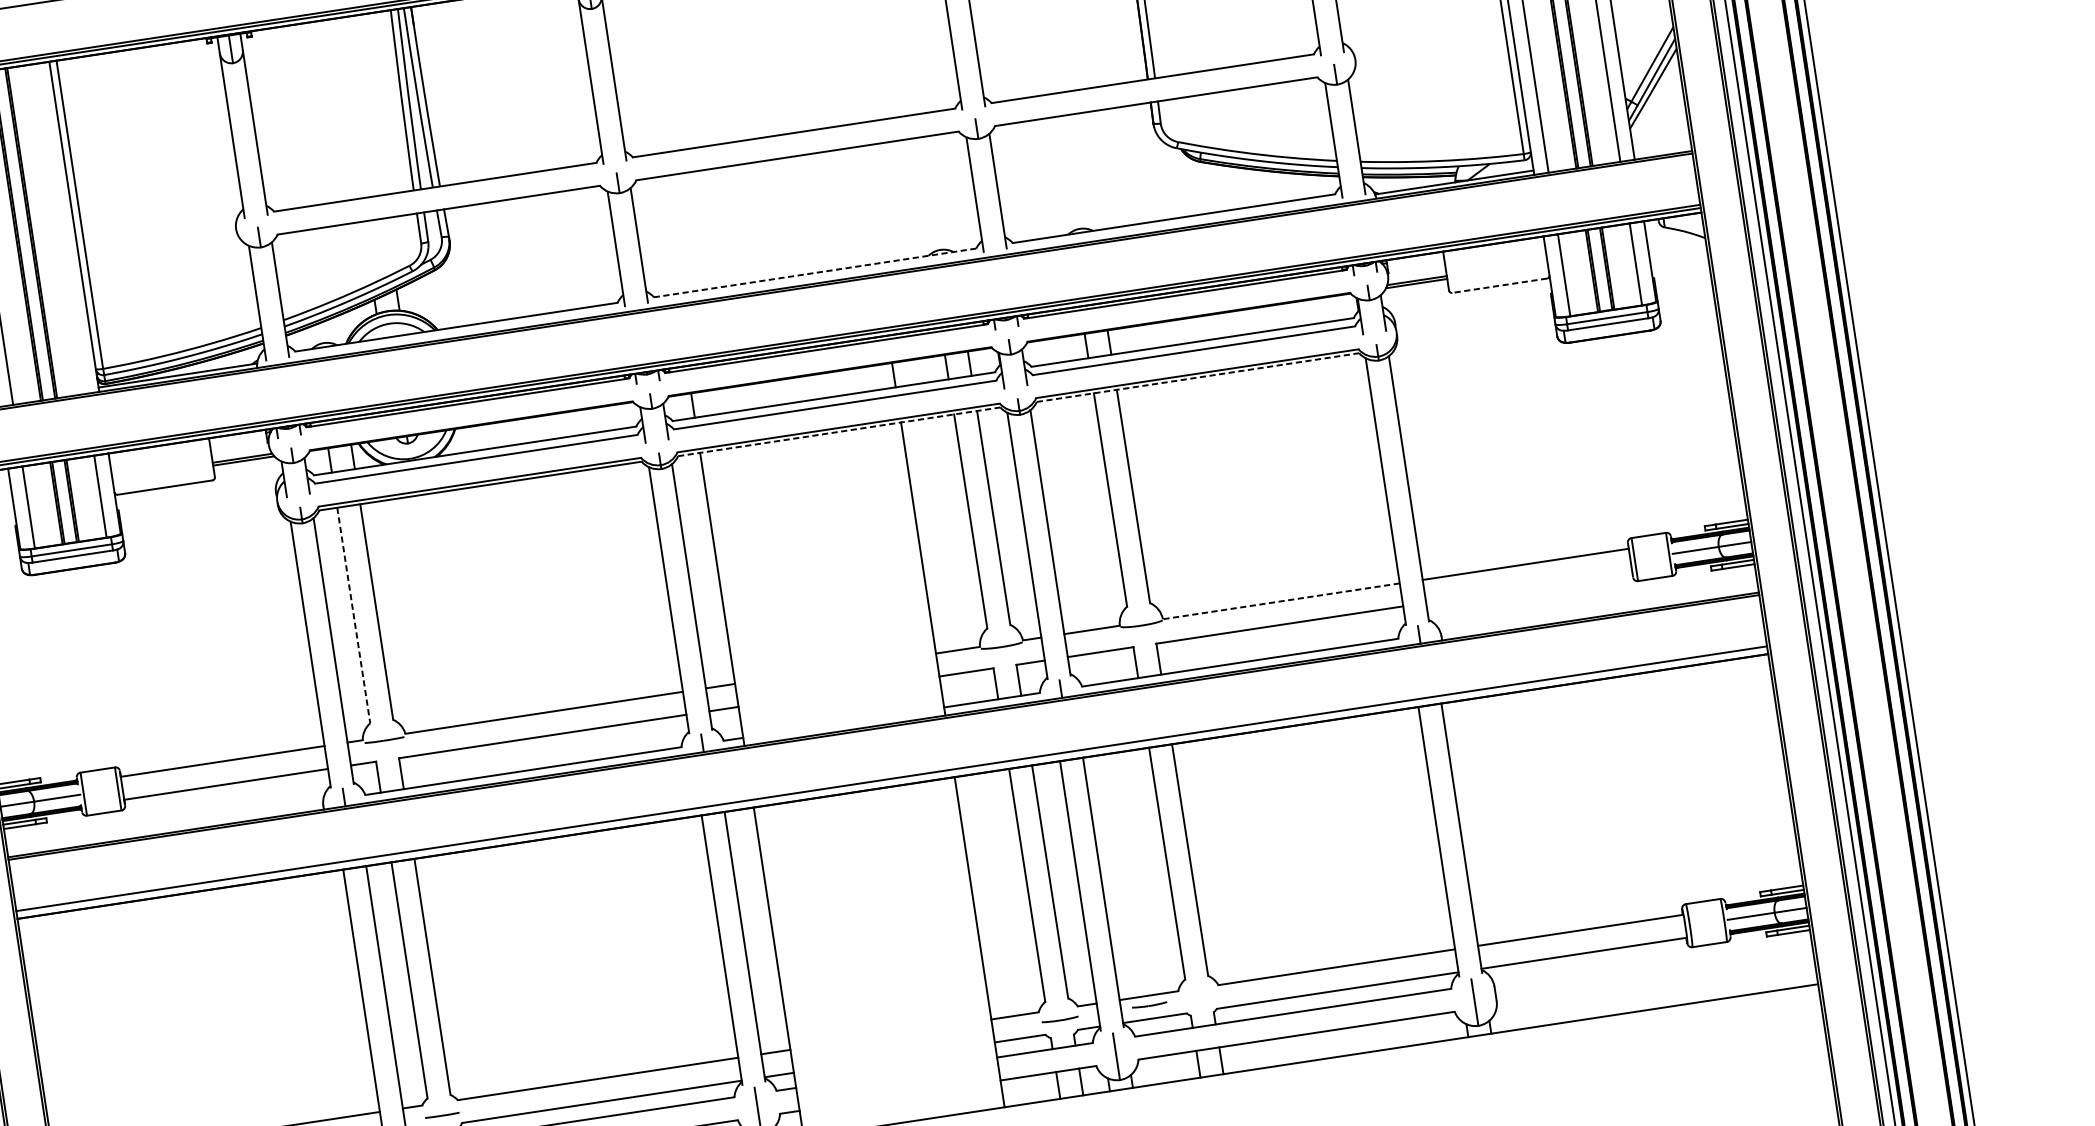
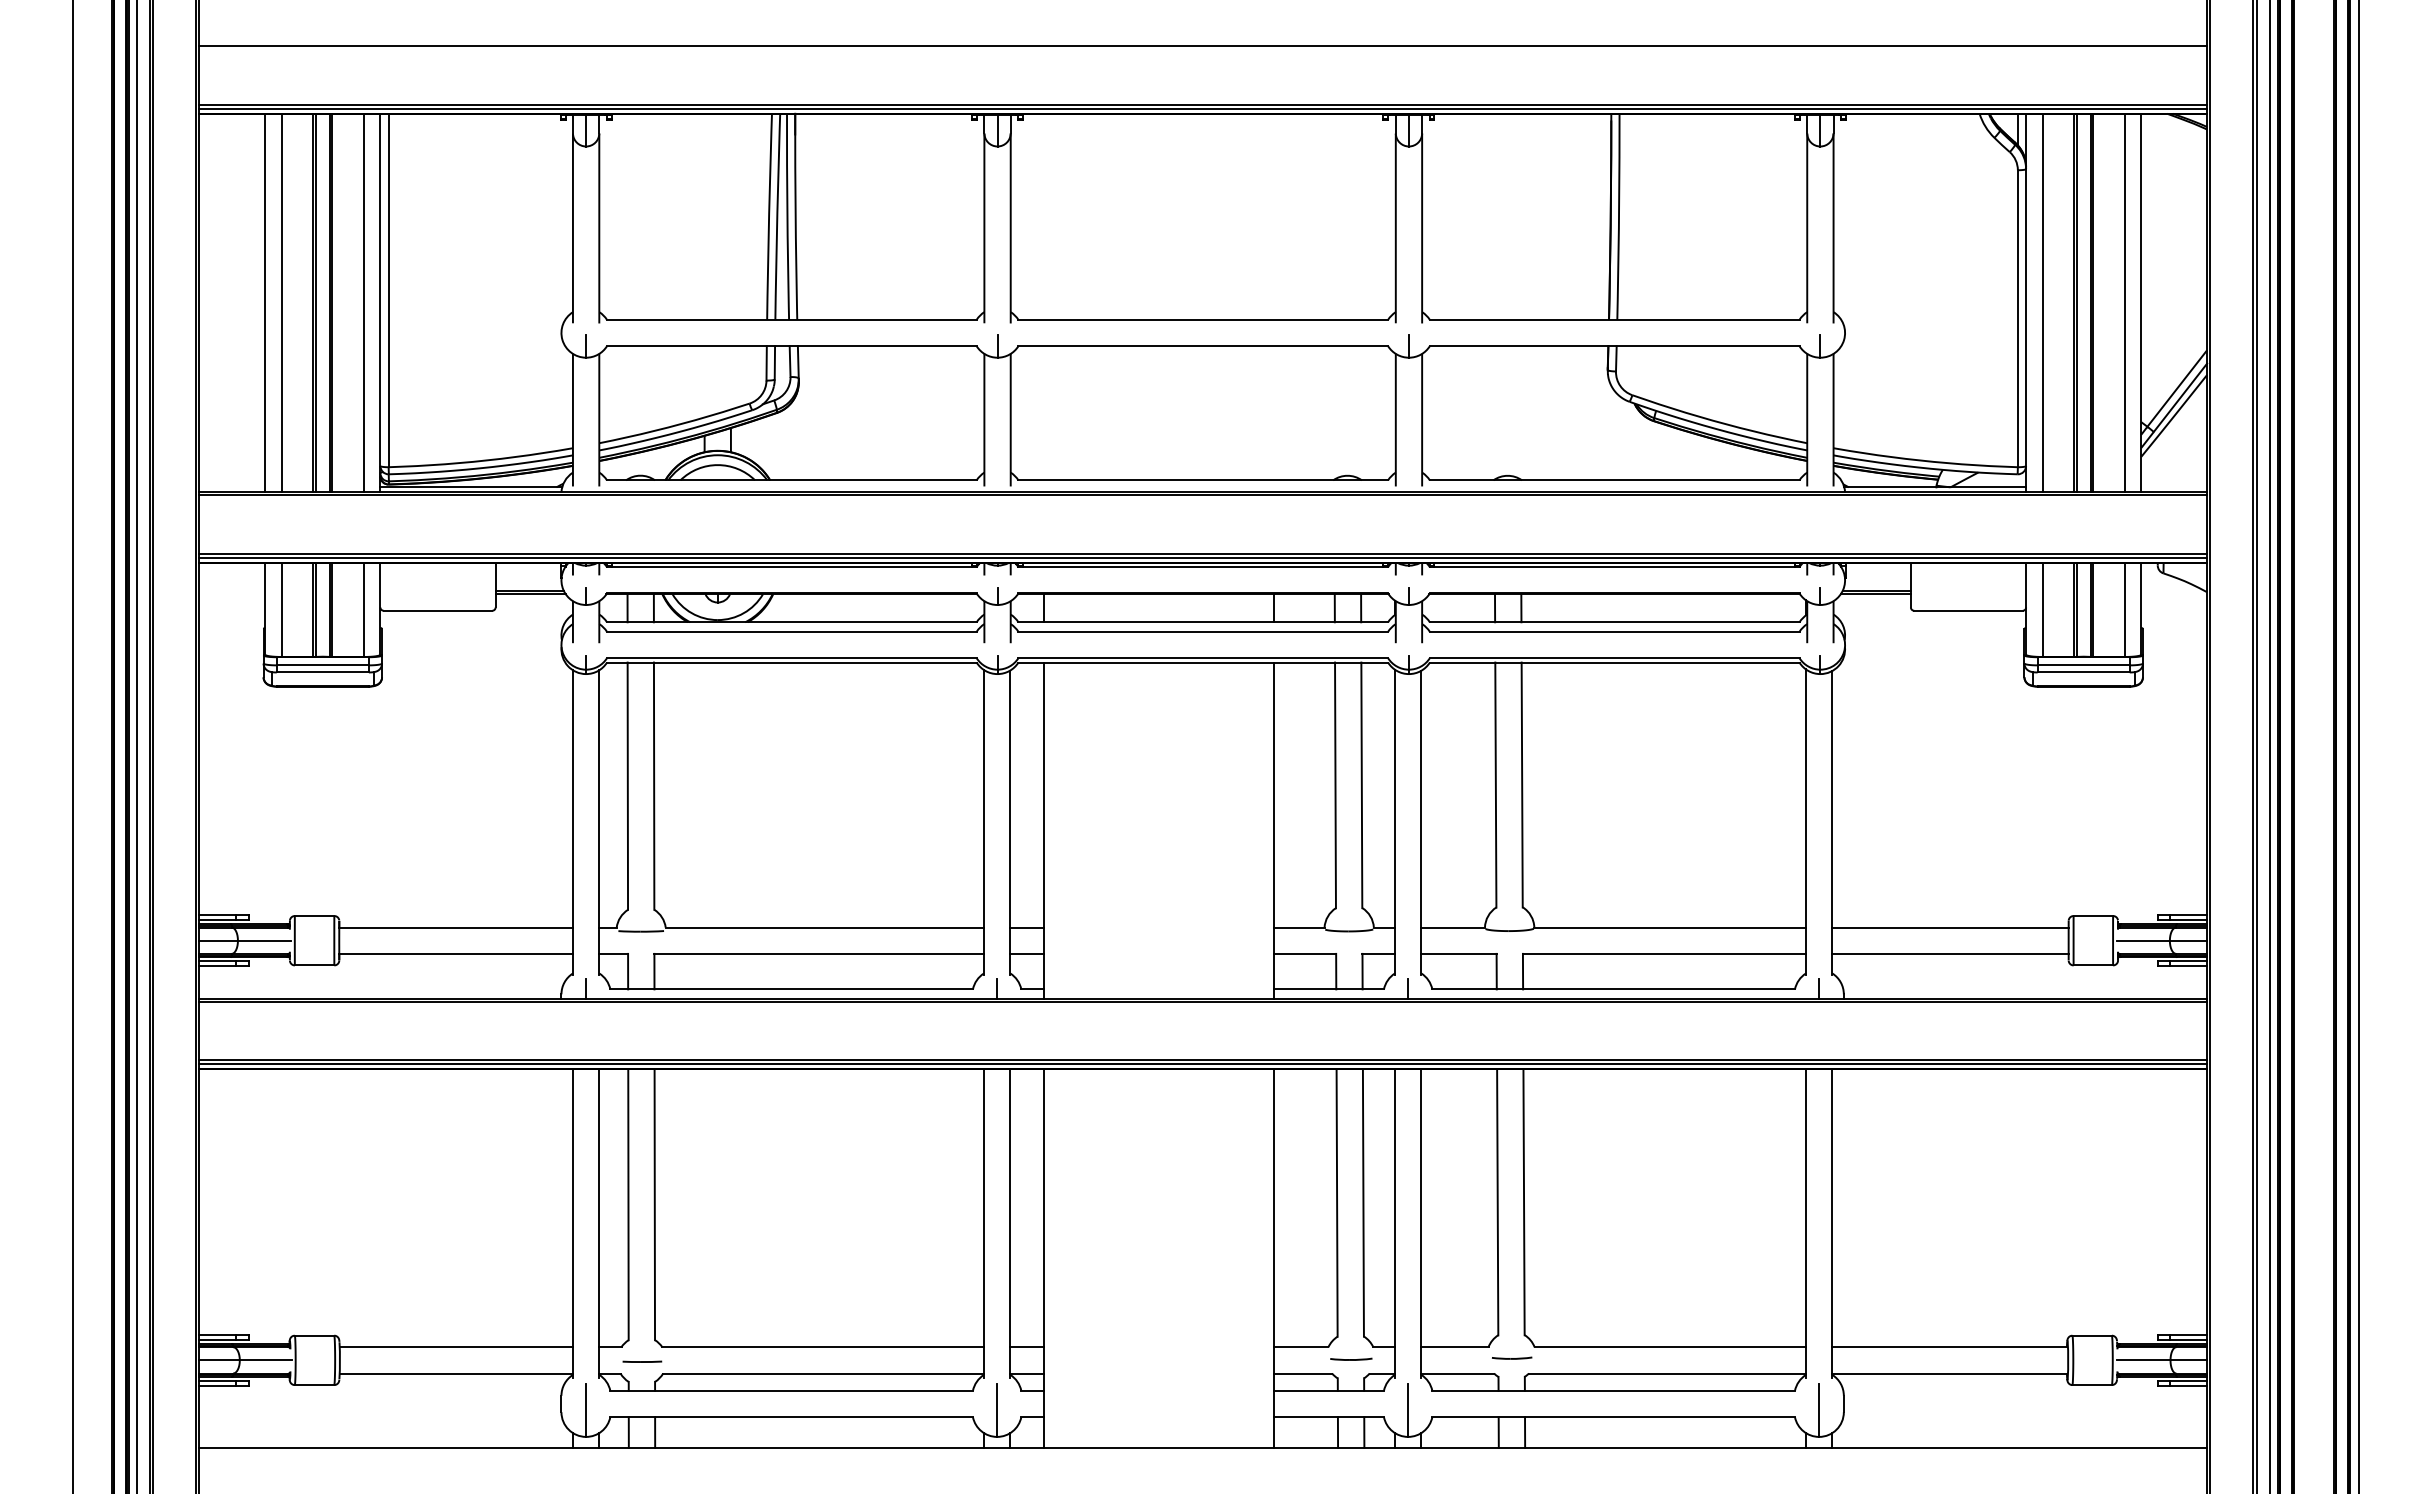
line: (59, 228) -> (363, 302), added
line: (815, 273) -> (1203, 480), dashed -> solid
line: (1499, 285) -> (1968, 610), dashed -> solid
line: (1197, 377) -> (1614, 662), dashed -> solid
line: (839, 431) -> (1203, 662), dashed -> solid
line: (1529, 586) -> (1950, 953), added
line: (1281, 601) -> (1670, 927), dashed -> solid
line: (353, 615) -> (627, 786), dashed -> solid
line: (892, 782) -> (1203, 1064), added
line: (1150, 1005) -> (1512, 1358), moved

